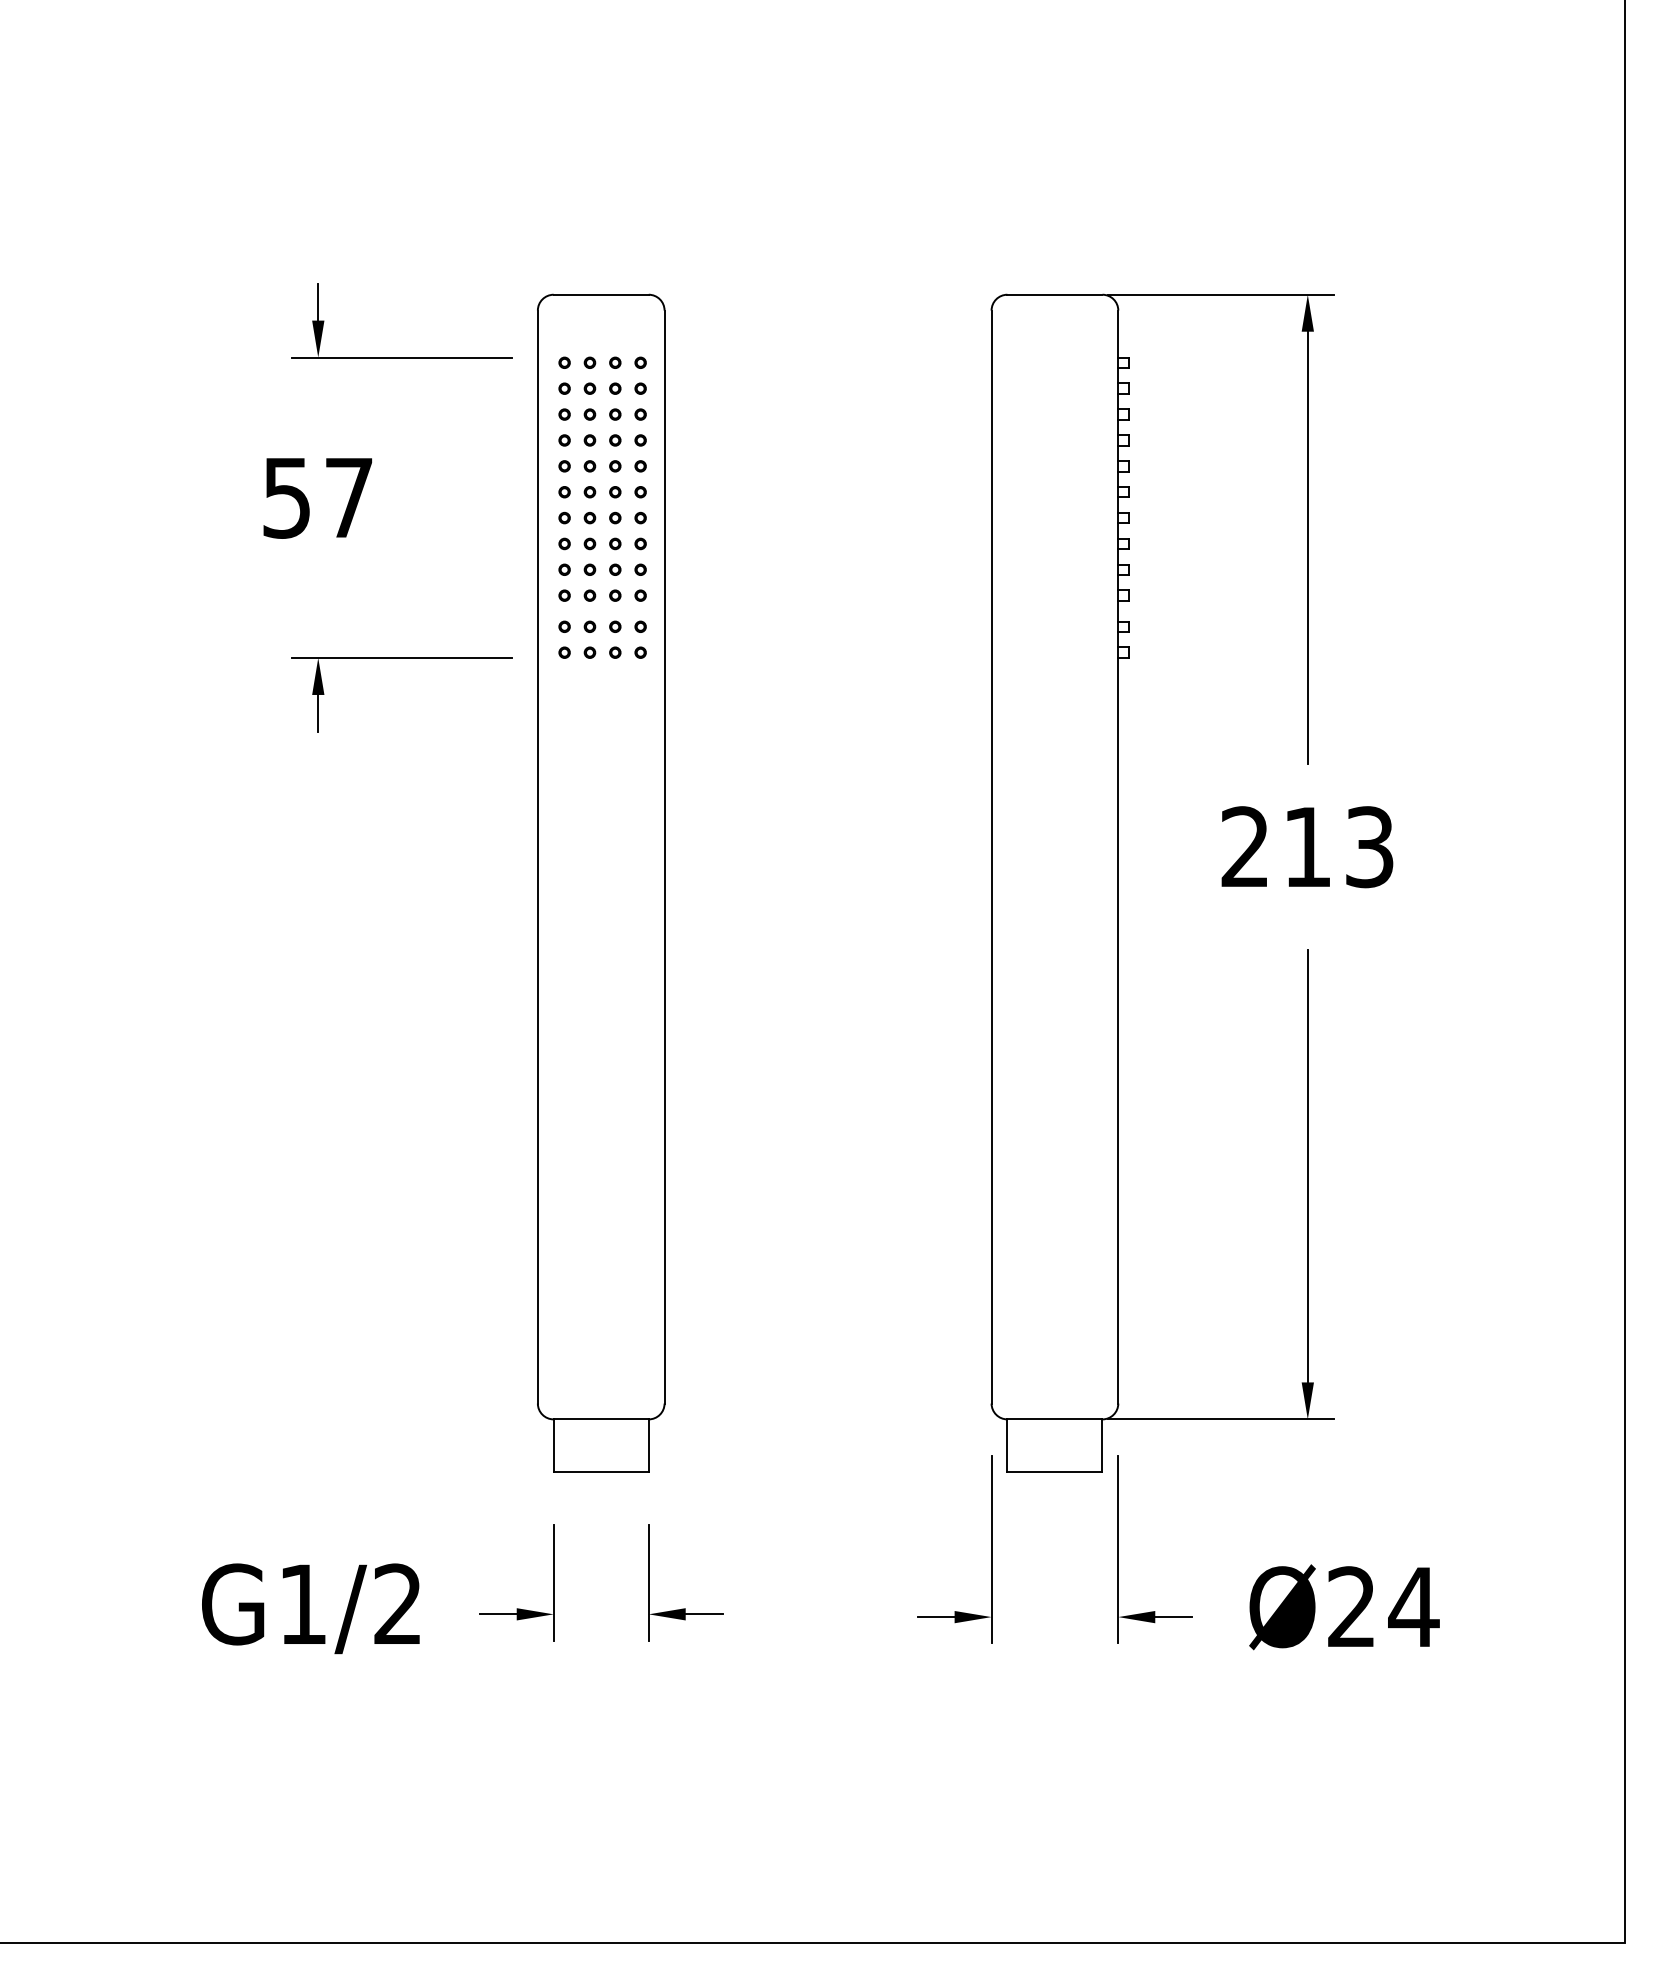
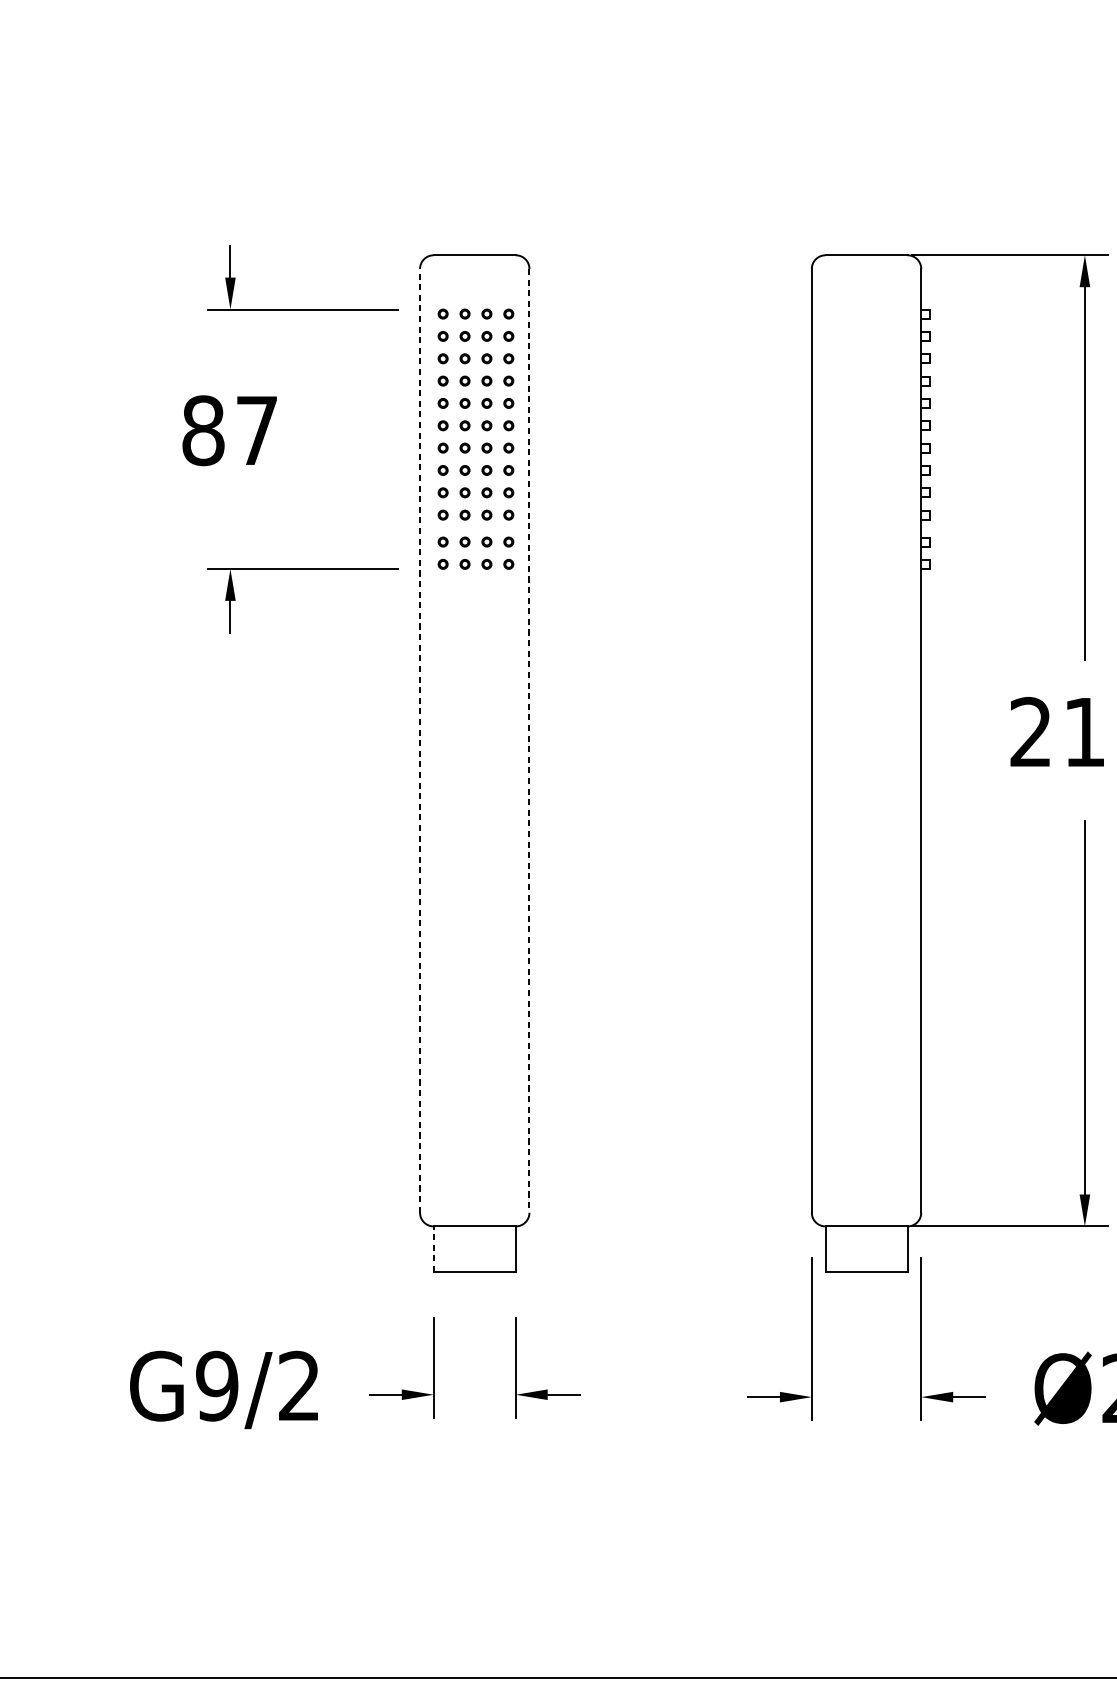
text: (286, 497) -> (202, 430), 57 -> 87
line: (537, 856) -> (419, 740), solid -> dashed
line: (664, 857) -> (529, 741), solid -> dashed
line: (553, 1445) -> (433, 1248), solid -> dashed
text: (302, 1604) -> (216, 1386), G1/2 -> G9/2

